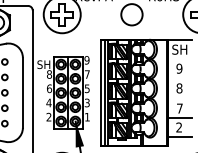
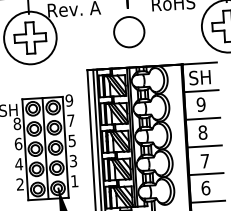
line: (180, 59) -> (201, 91), added
line: (180, 78) -> (203, 118), added
line: (180, 98) -> (205, 146), added
text: (179, 127) -> (206, 188), 2 -> 6

